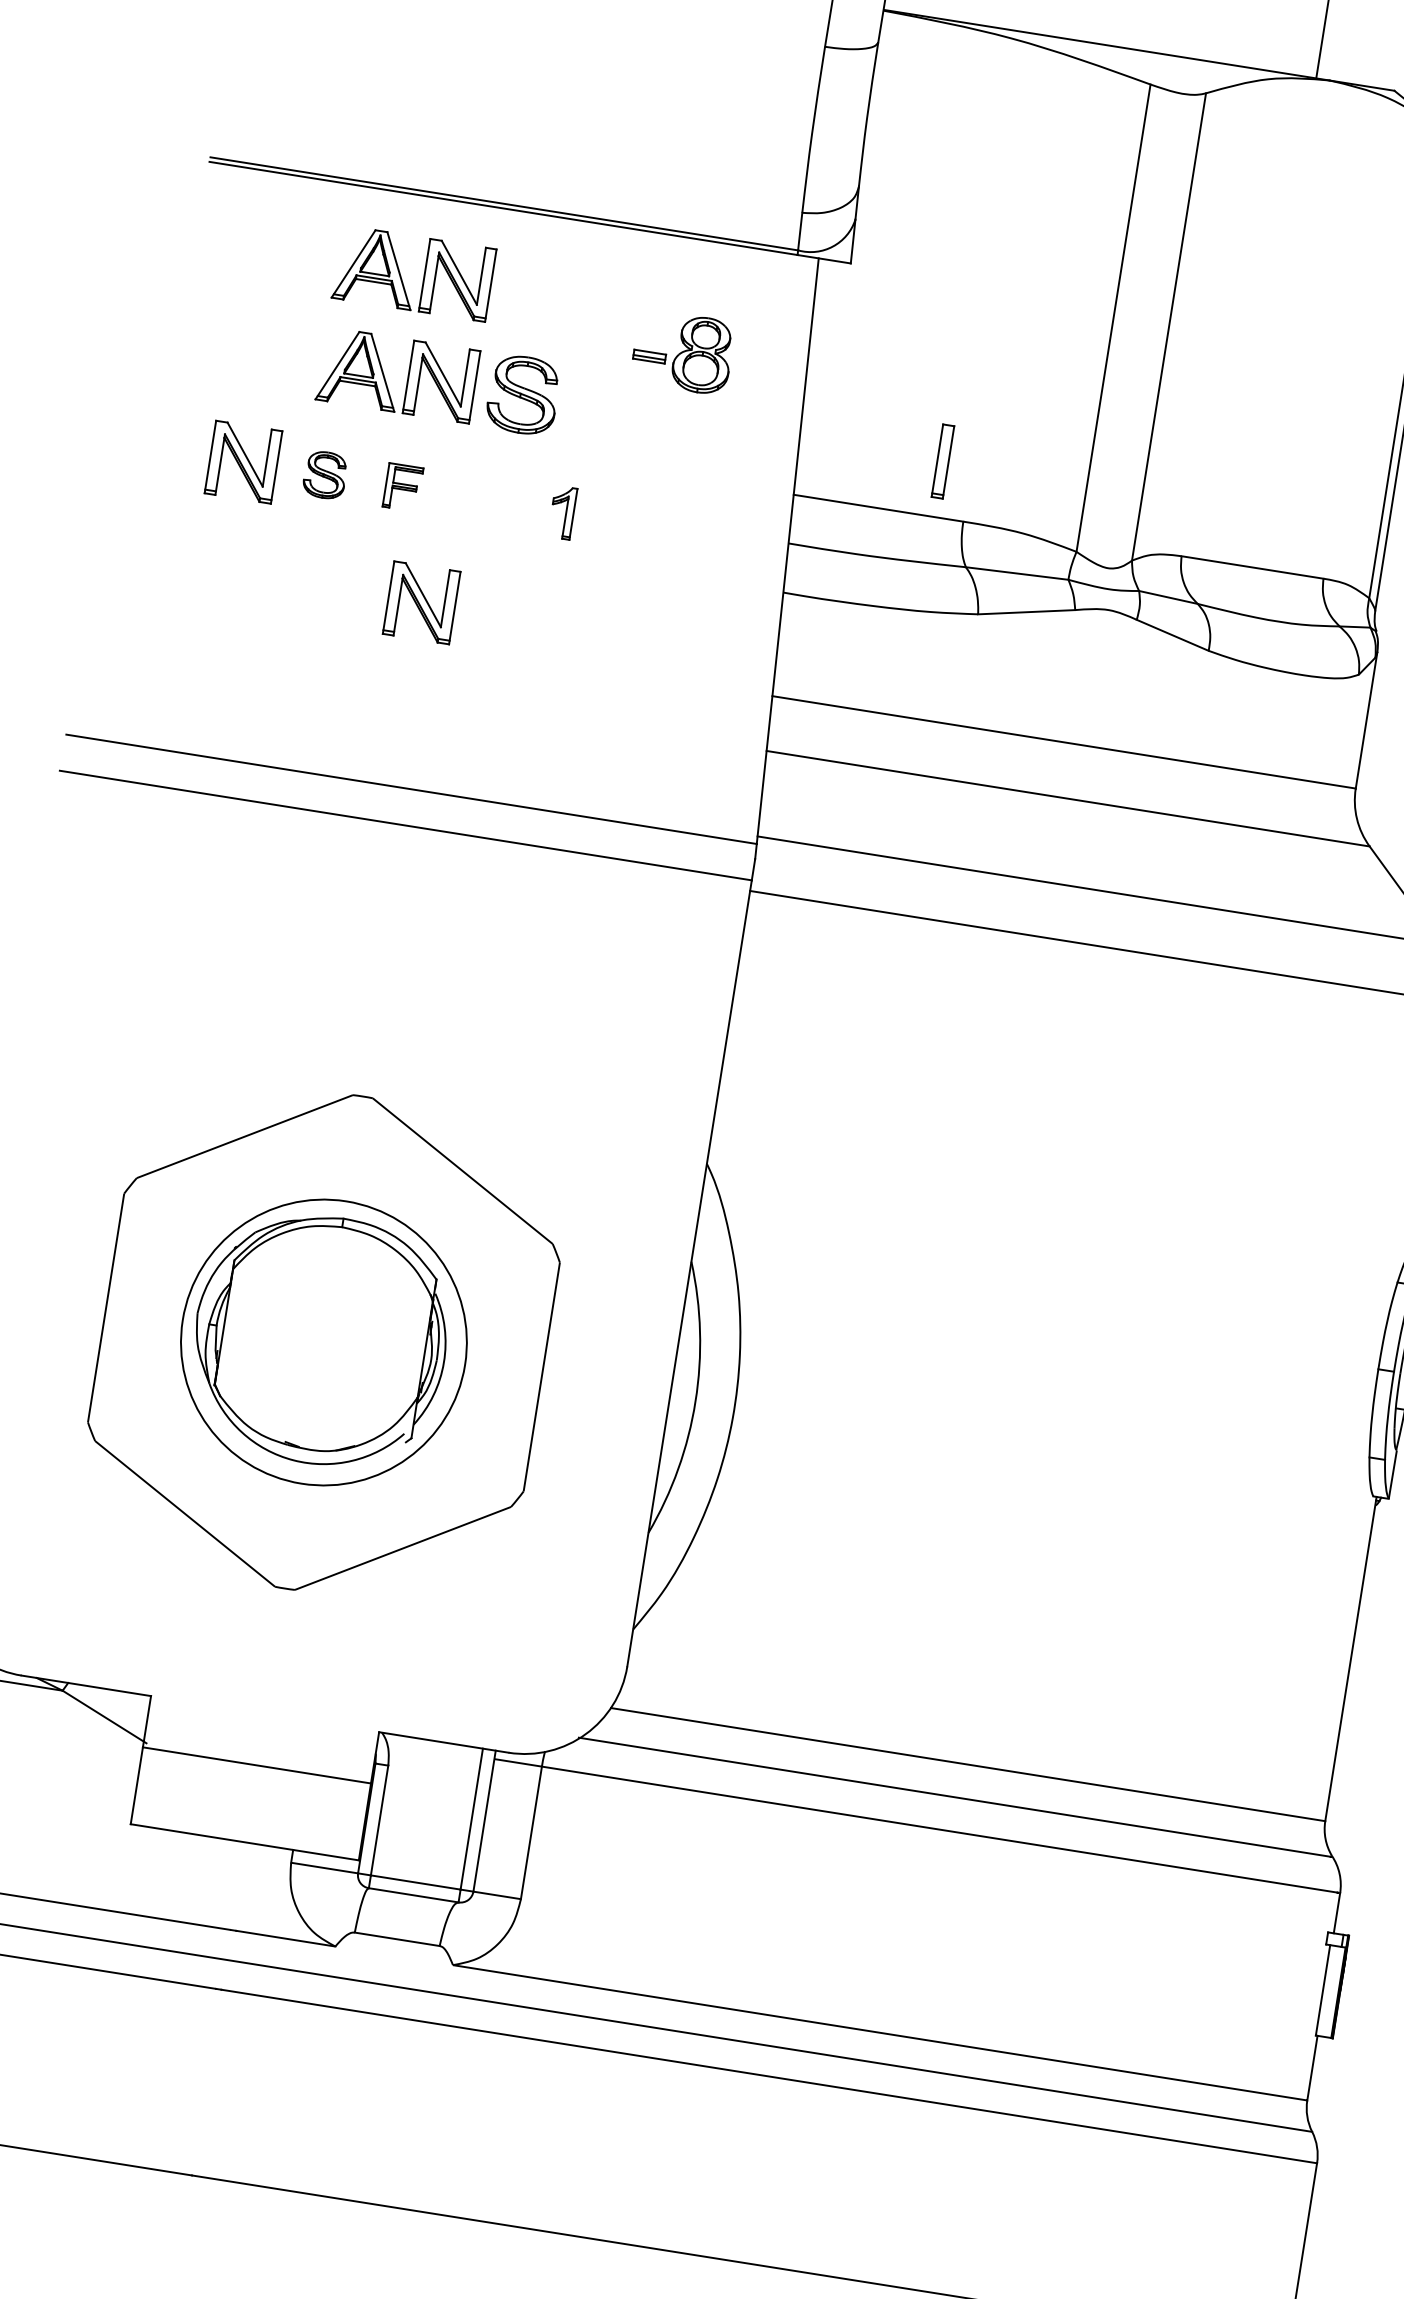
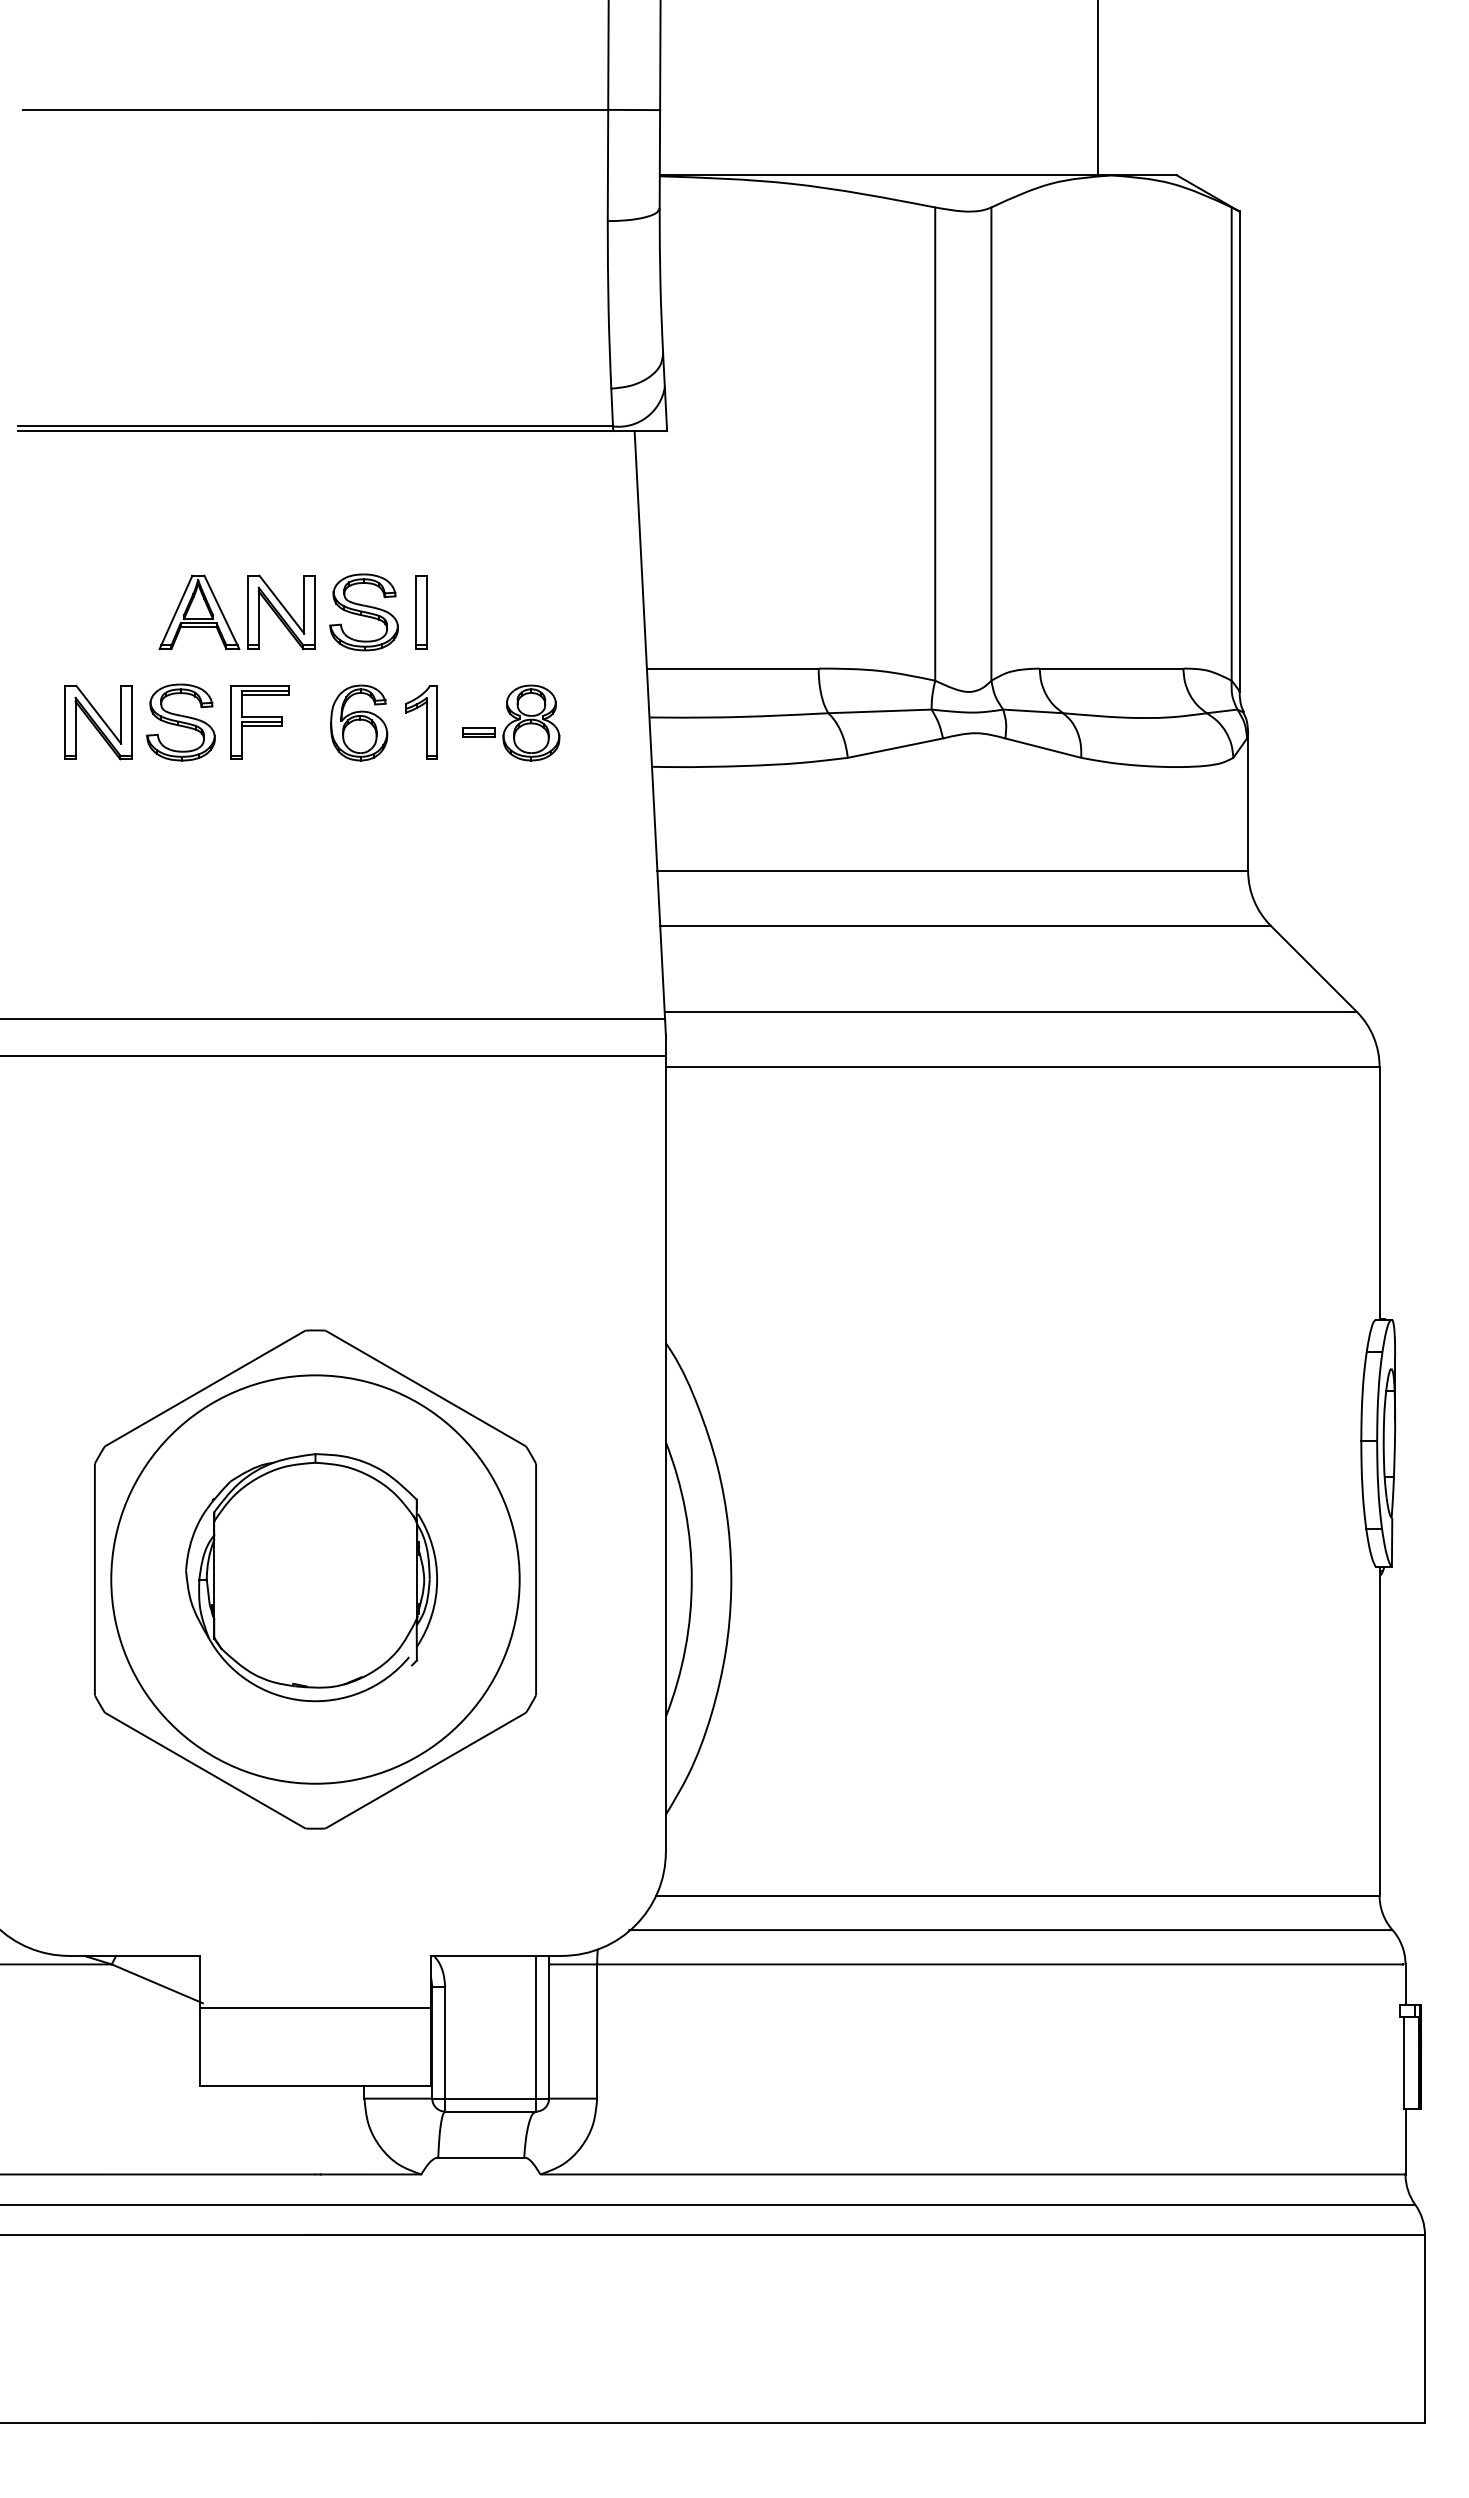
part: (424, 275) -> (247, 509), removed
part: (683, 351) -> (511, 722), moved
part: (943, 461) -> (421, 612), moved
part: (324, 475) -> (180, 722), size x1.67
part: (402, 487) -> (259, 722), size x1.67
part: (501, 503) -> (359, 722), added
part: (562, 512) -> (421, 722), size x1.43
part: (421, 602) -> (296, 833), removed
circle: (323, 1342) -> (315, 1579), size x1.43

